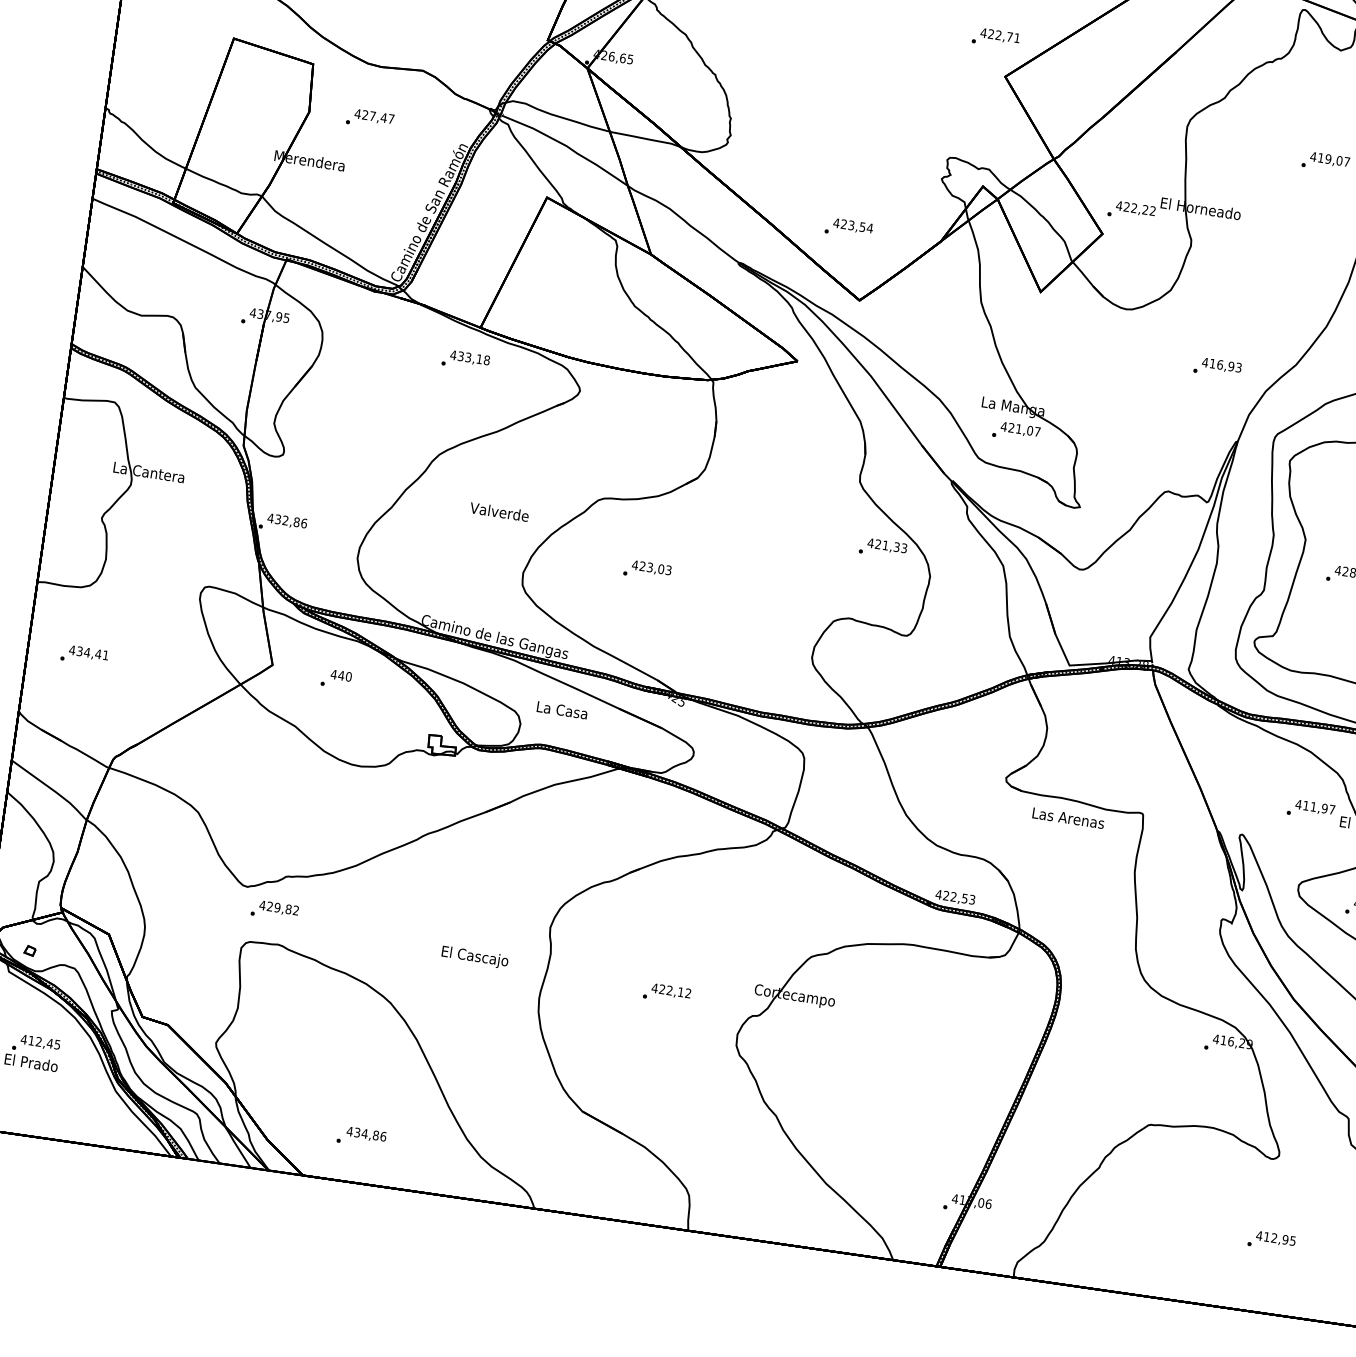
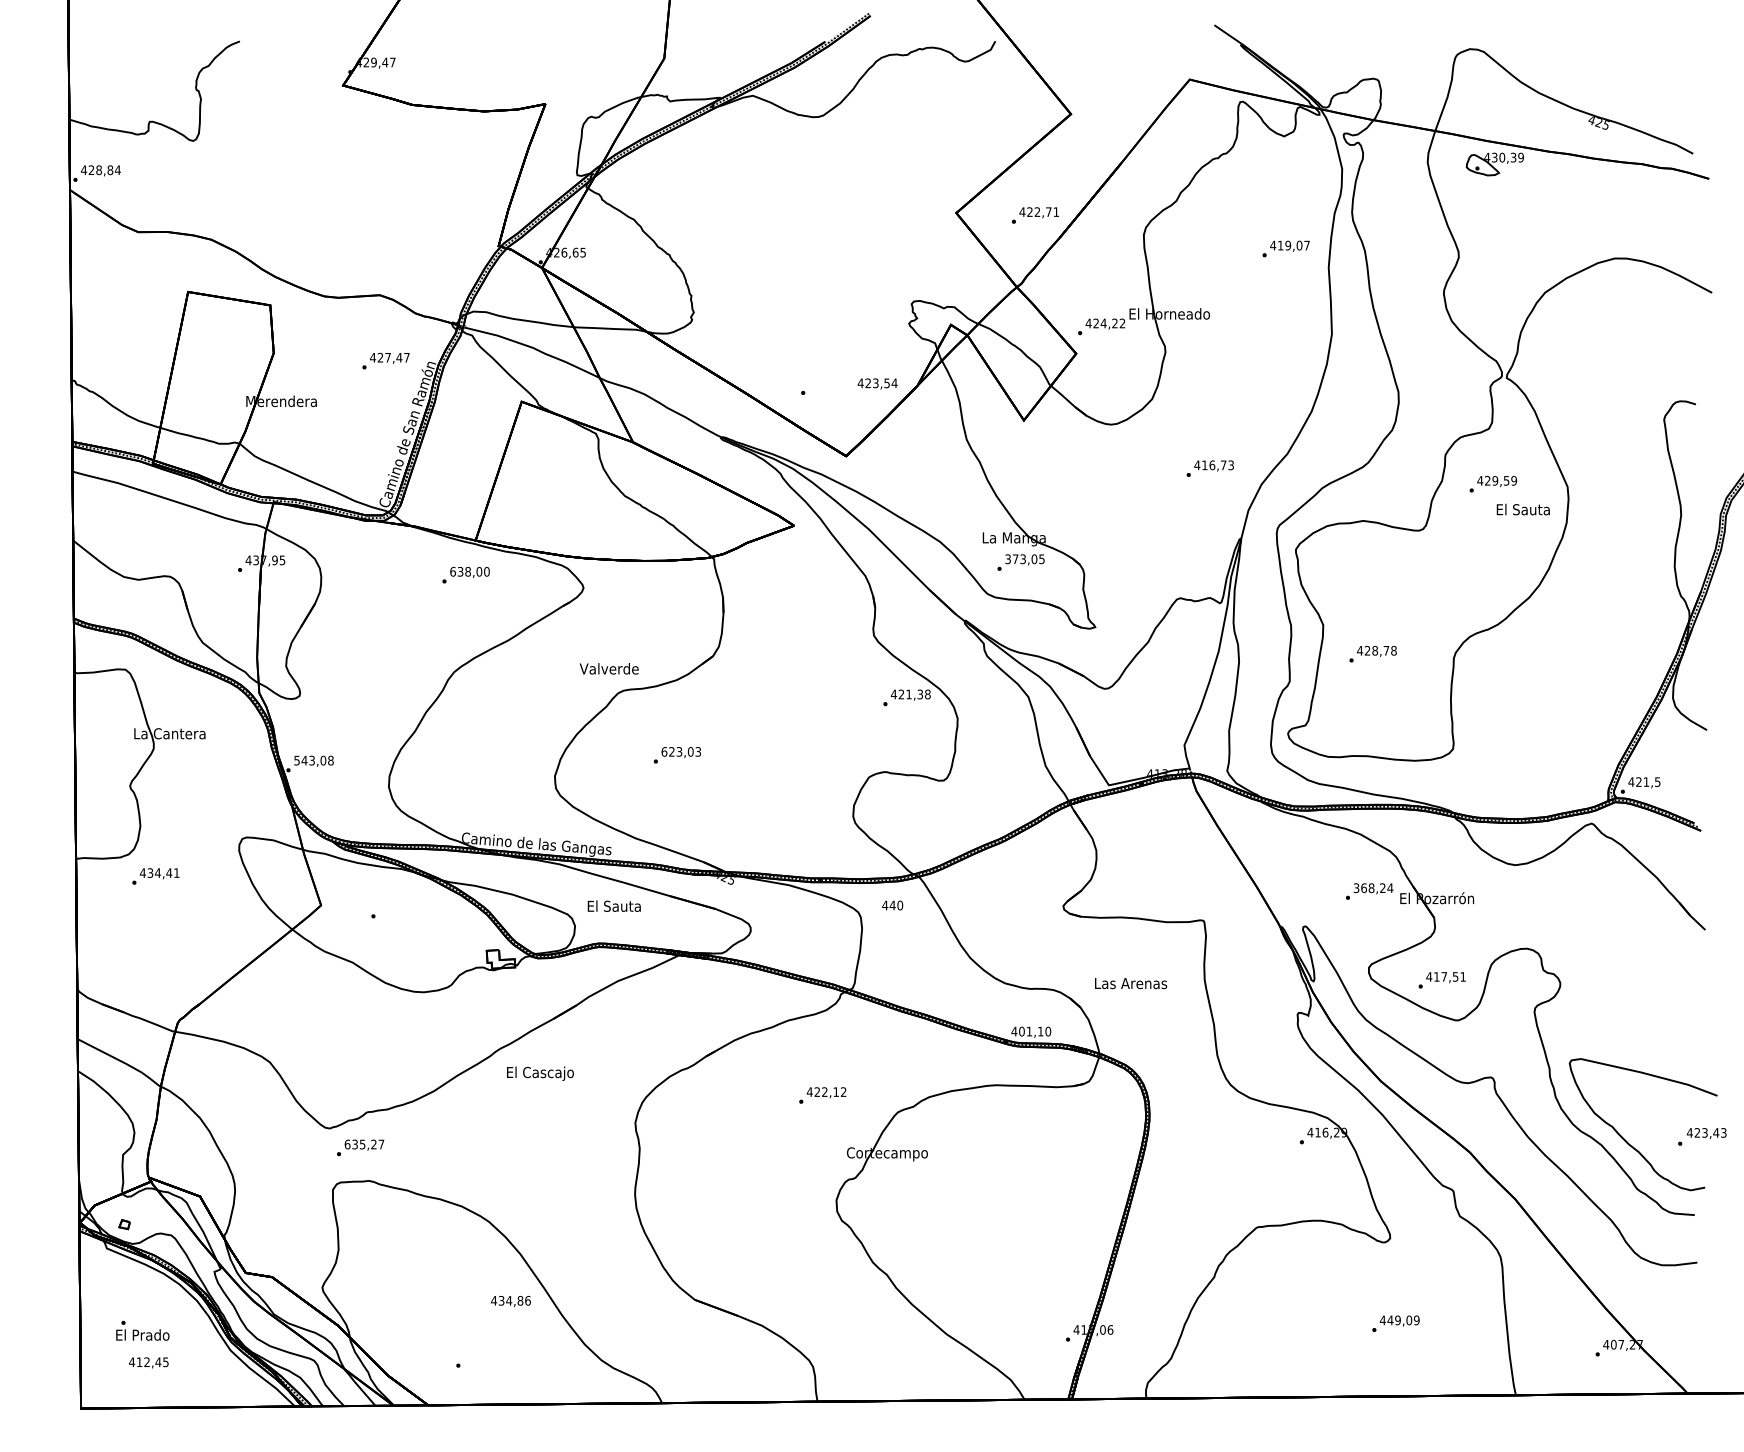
text: (996, 38) -> (1035, 215), moved
text: (369, 118) -> (385, 360), moved
text: (1134, 208) -> (1103, 323), 422,22 -> 424,22
text: (853, 225) -> (877, 383), moved
text: (469, 357) -> (469, 571), 433,18 -> 638,00
text: (1231, 366) -> (1223, 465), 416,93 -> 416,73
text: (1020, 429) -> (1024, 559), 421,07 -> 373,05
text: (498, 511) -> (608, 668), moved
text: (287, 520) -> (313, 760), 432,86 -> 543,08
text: (903, 548) -> (927, 694), 421,33 -> 421,38
text: (635, 564) -> (664, 751), 423,03 -> 623,03
text: (84, 655) -> (155, 876), moved
text: (341, 675) -> (892, 905), moved
text: (561, 709) -> (613, 905), La Casa -> El Sauta
text: (1315, 807) -> (1373, 888), 411,97 -> 368,24
text: (1068, 818) -> (1131, 983), moved
text: (959, 897) -> (1035, 1031), 422,53 -> 401,10
text: (279, 907) -> (364, 1144), 429,82 -> 635,27
text: (475, 957) -> (540, 1073), moved
text: (666, 993) -> (822, 1095), moved
text: (40, 1042) -> (148, 1362), moved
text: (366, 1134) -> (510, 1301), moved
text: (1279, 1239) -> (1403, 1320), 412,95 -> 449,09

